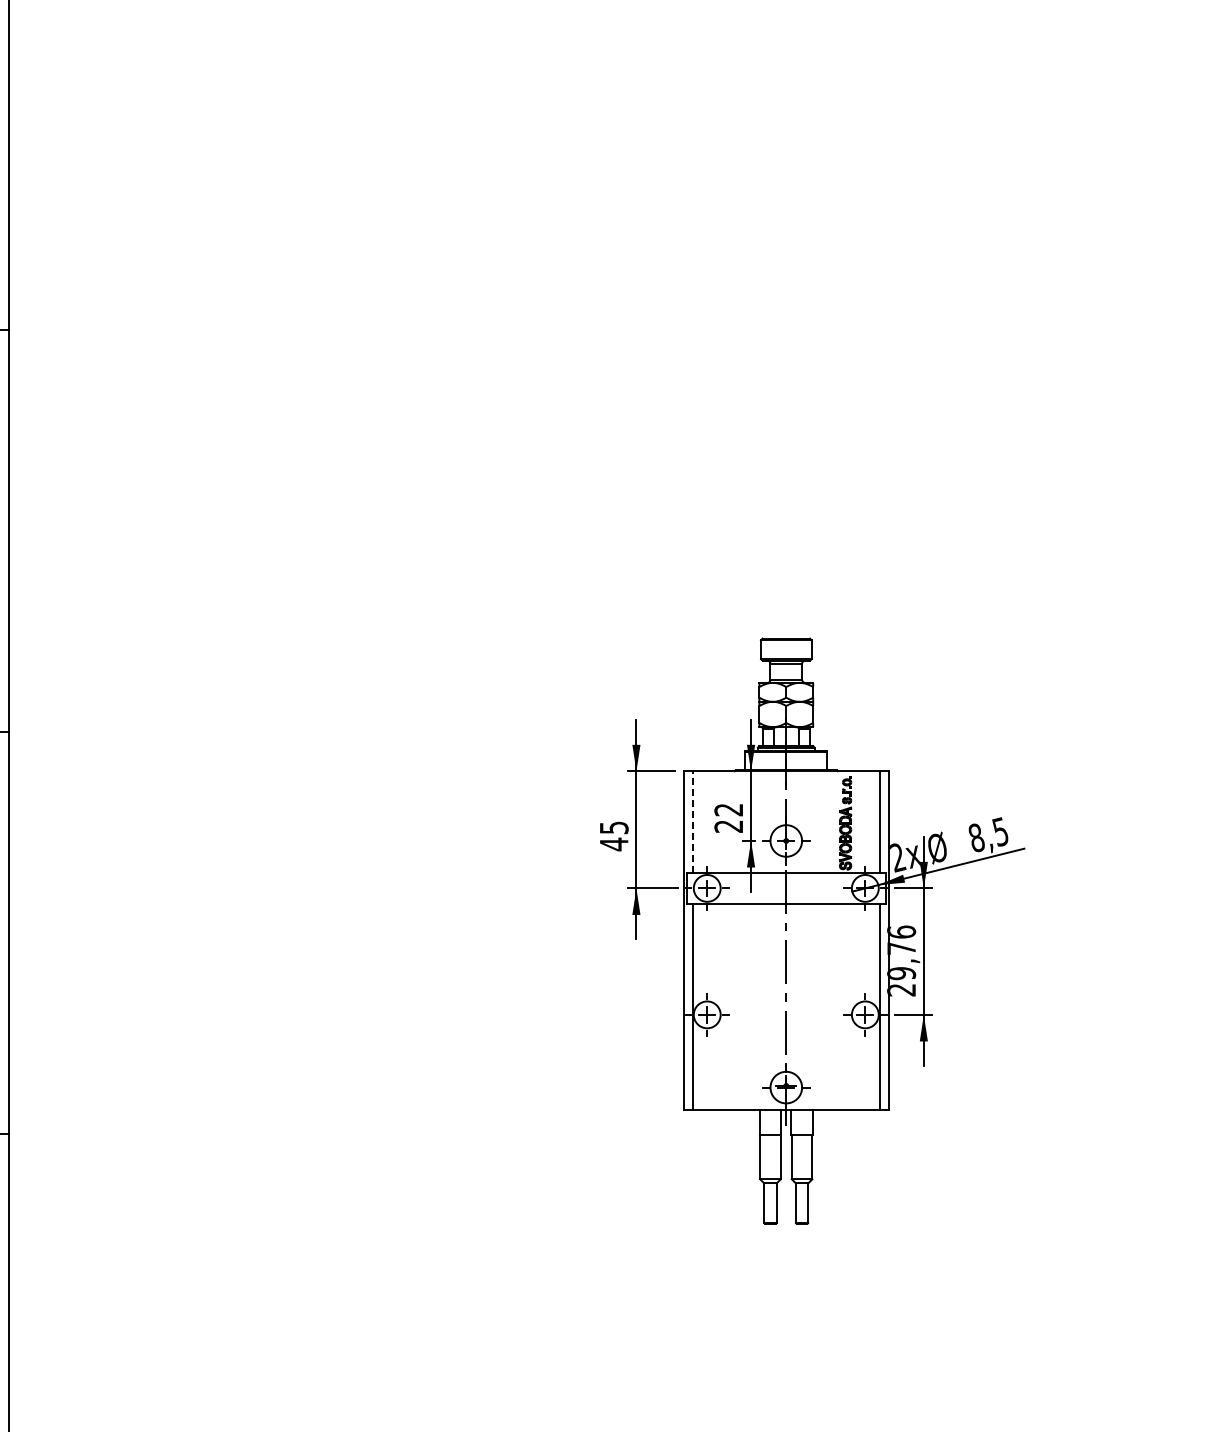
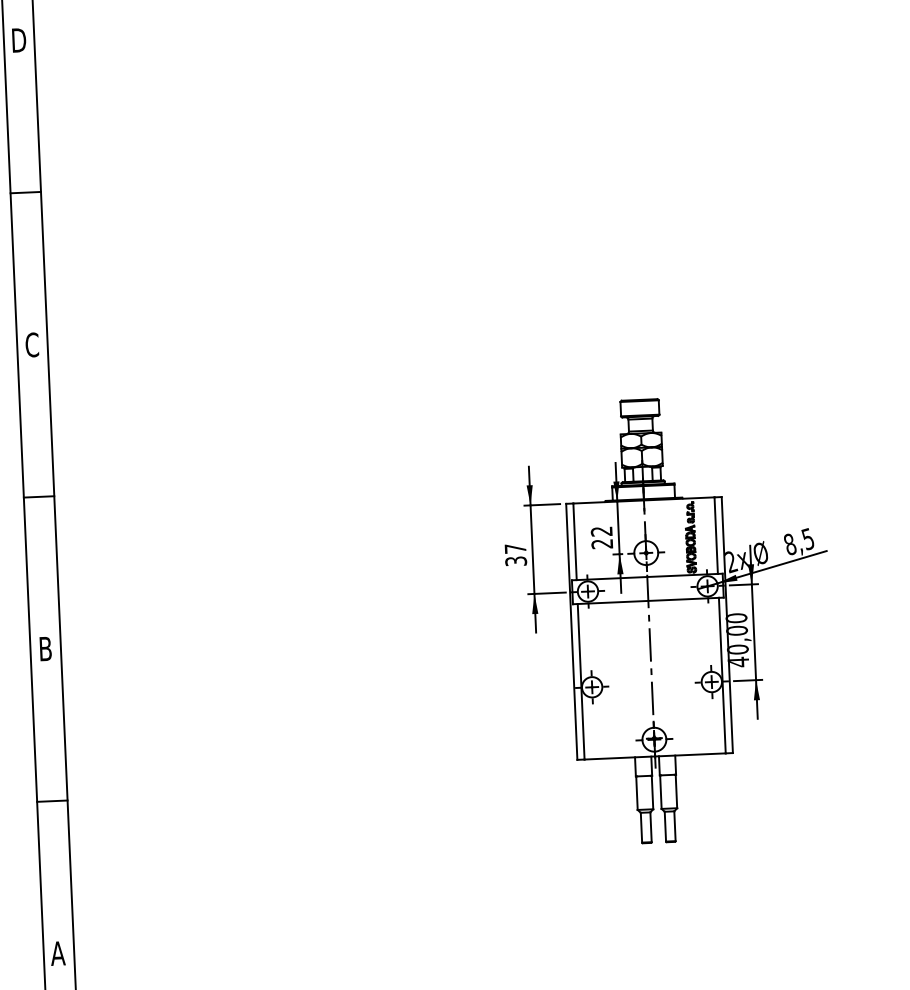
line: (693, 822) -> (575, 542), dashed -> solid
text: (613, 836) -> (515, 555), 45 -> 37
text: (901, 961) -> (737, 640), 29,76 -> 40,00

